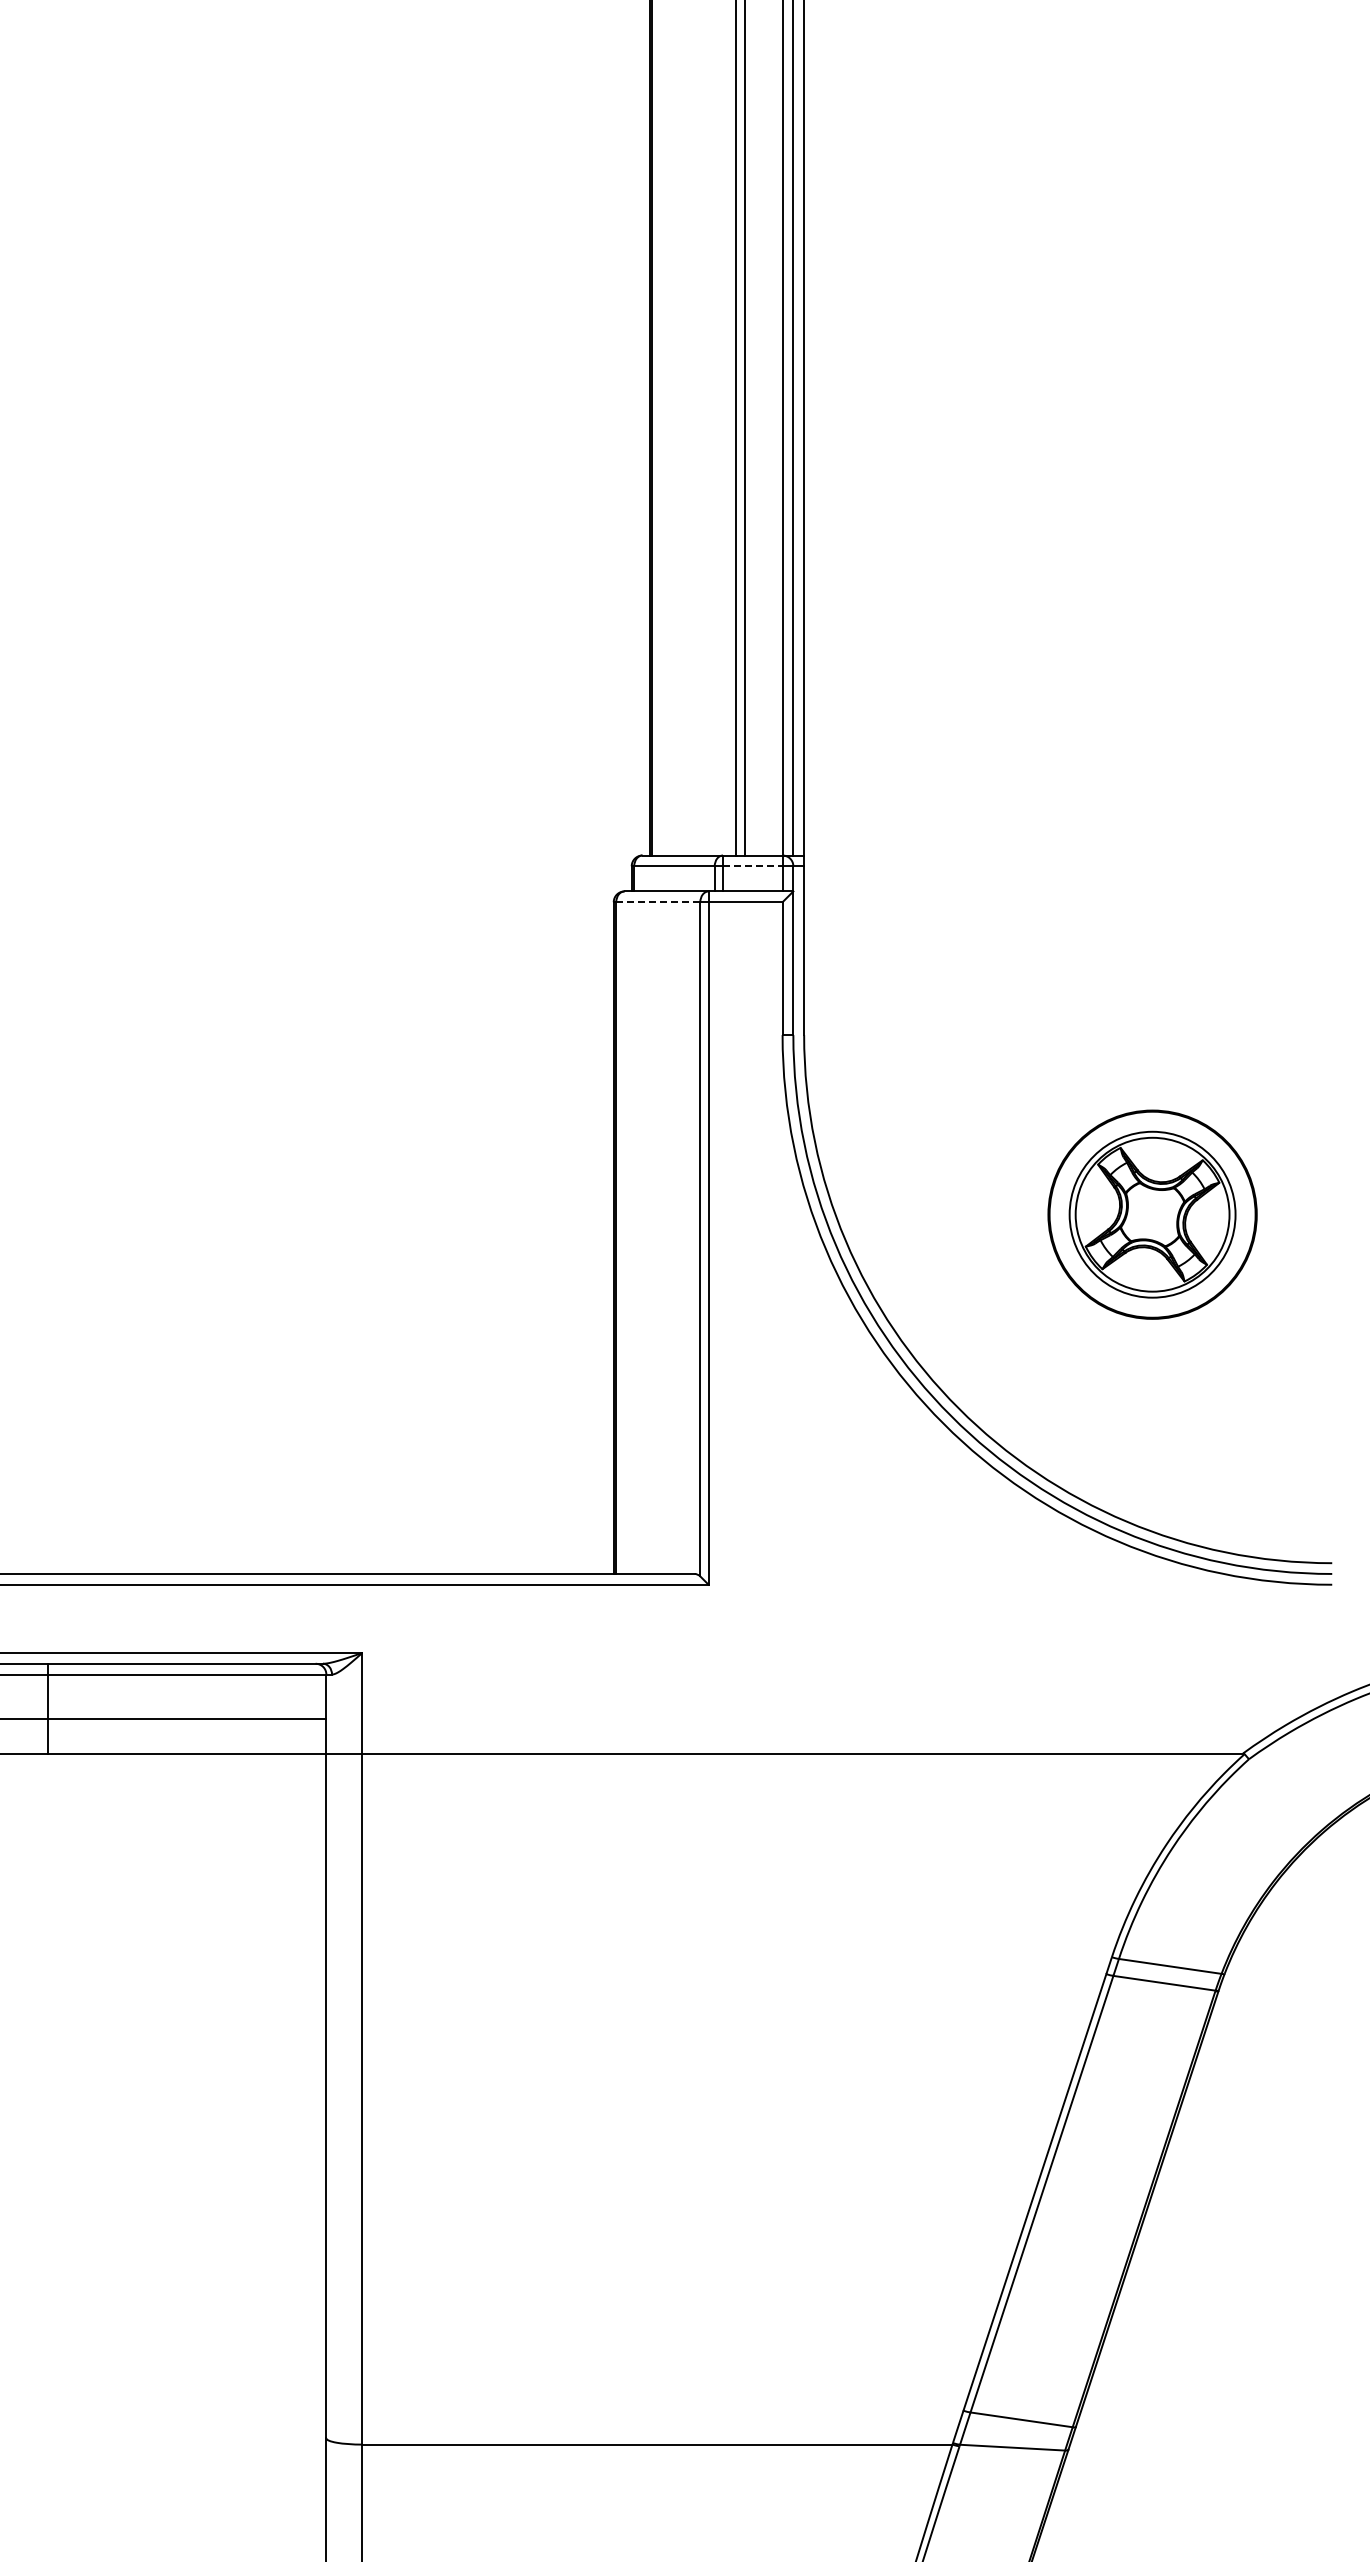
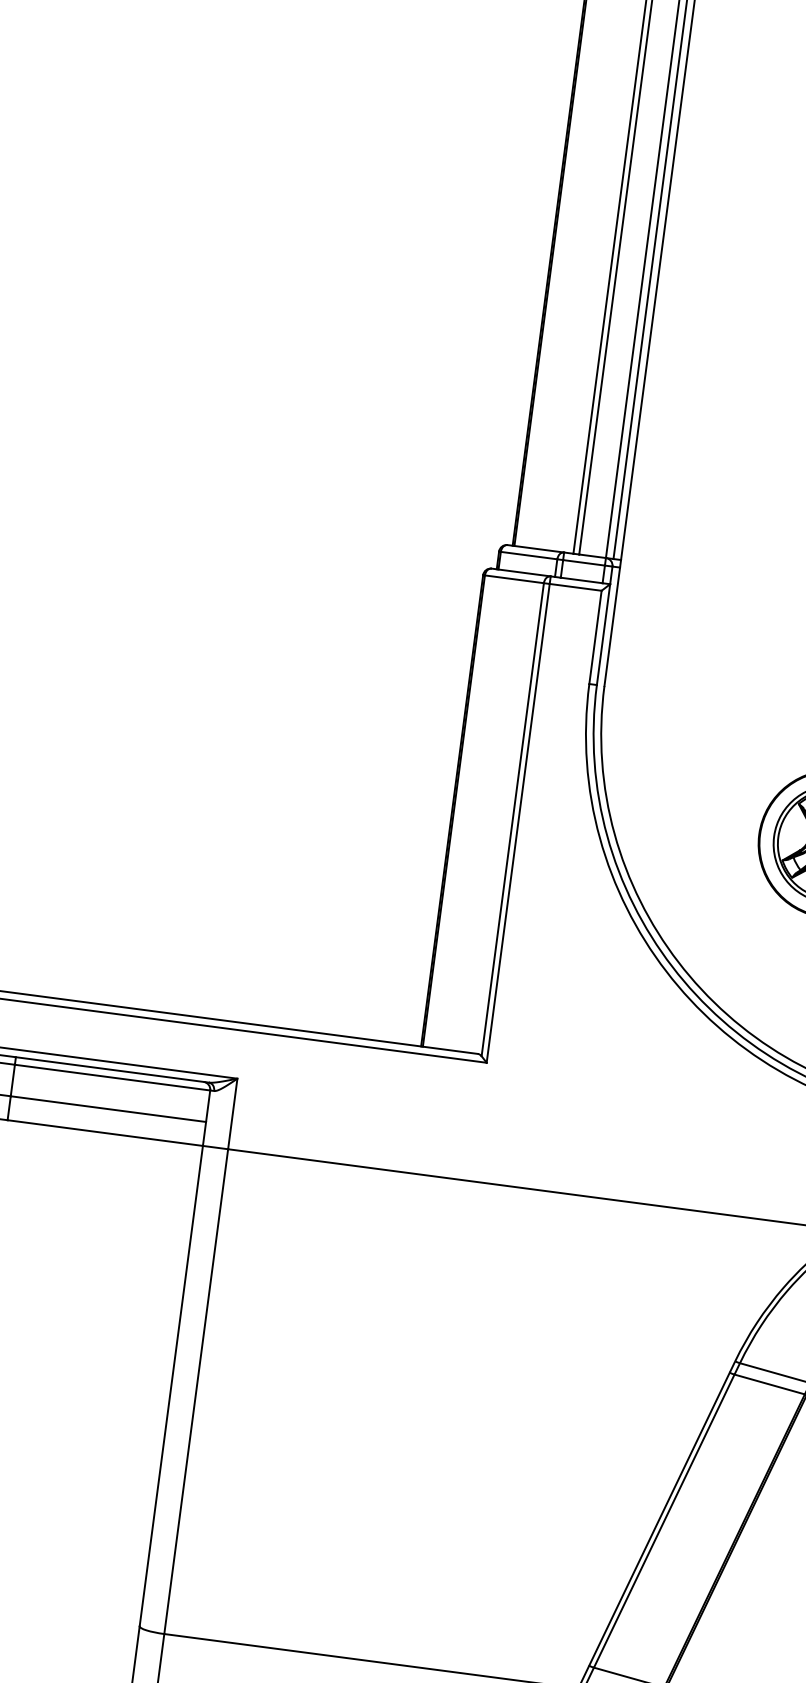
line: (752, 866) -> (583, 562), dashed -> solid
line: (658, 902) -> (514, 579), dashed -> solid

